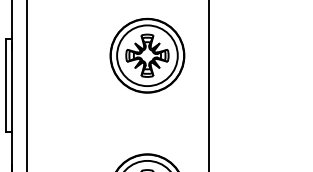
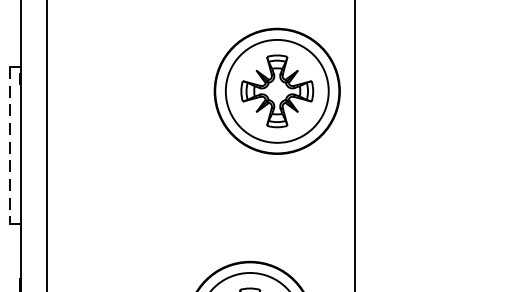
part: (147, 55) -> (277, 90), moved
line: (5, 86) -> (9, 146), solid -> dashed

